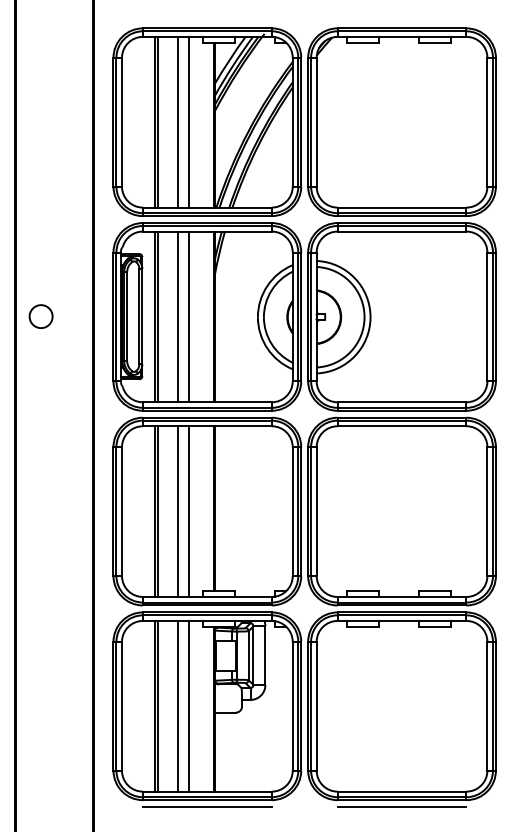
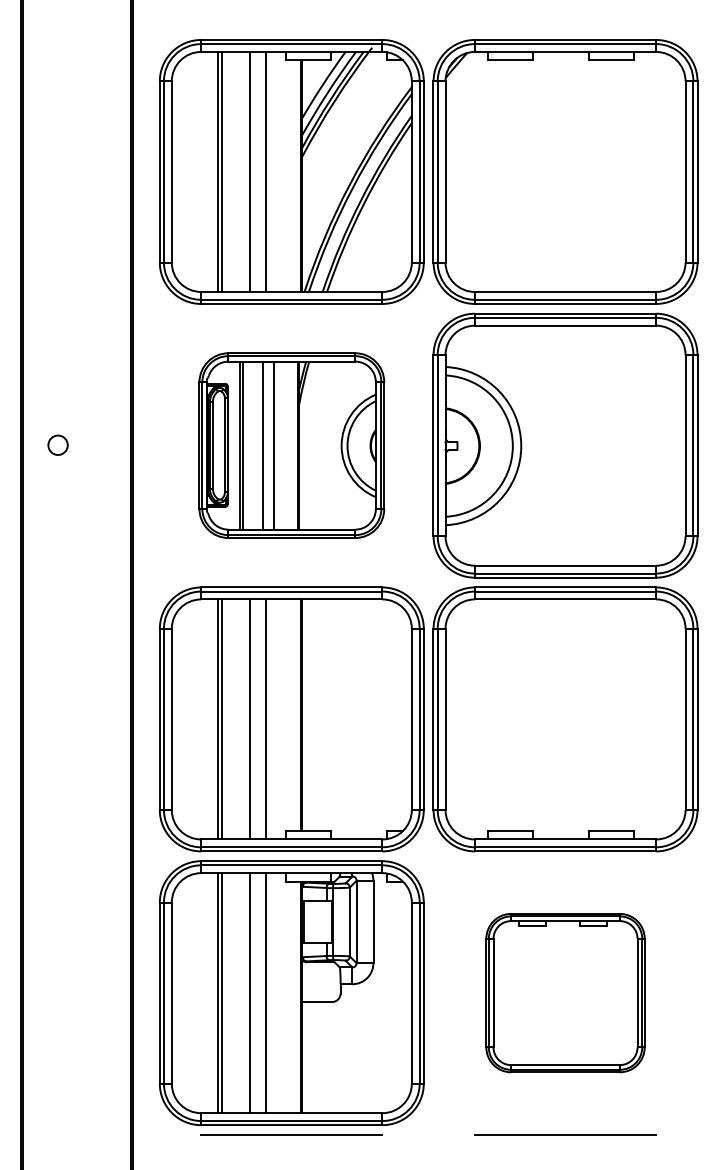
circle: (40, 316) -> (57, 445), size x0.6
part: (207, 316) -> (291, 445), size x0.7
part: (402, 705) -> (565, 992), size x0.6

